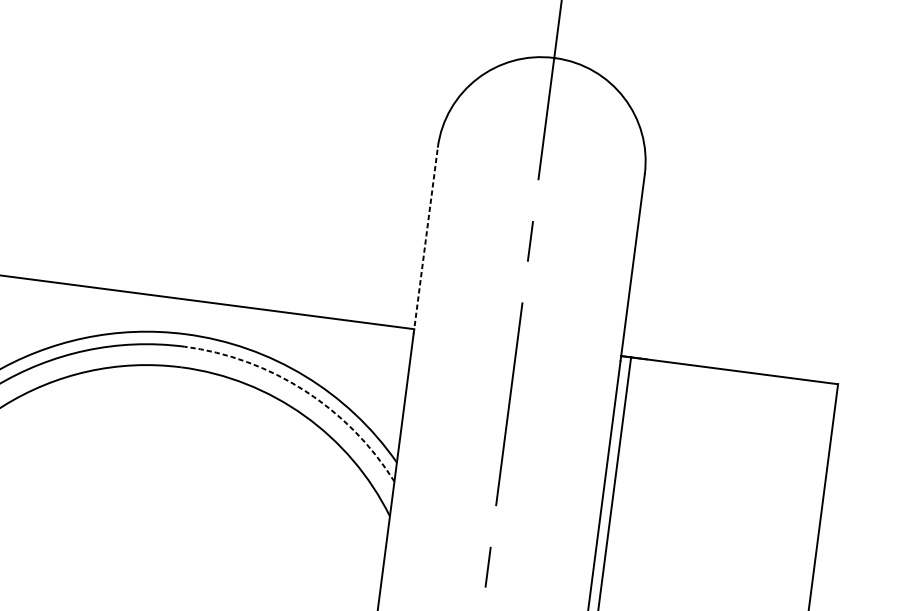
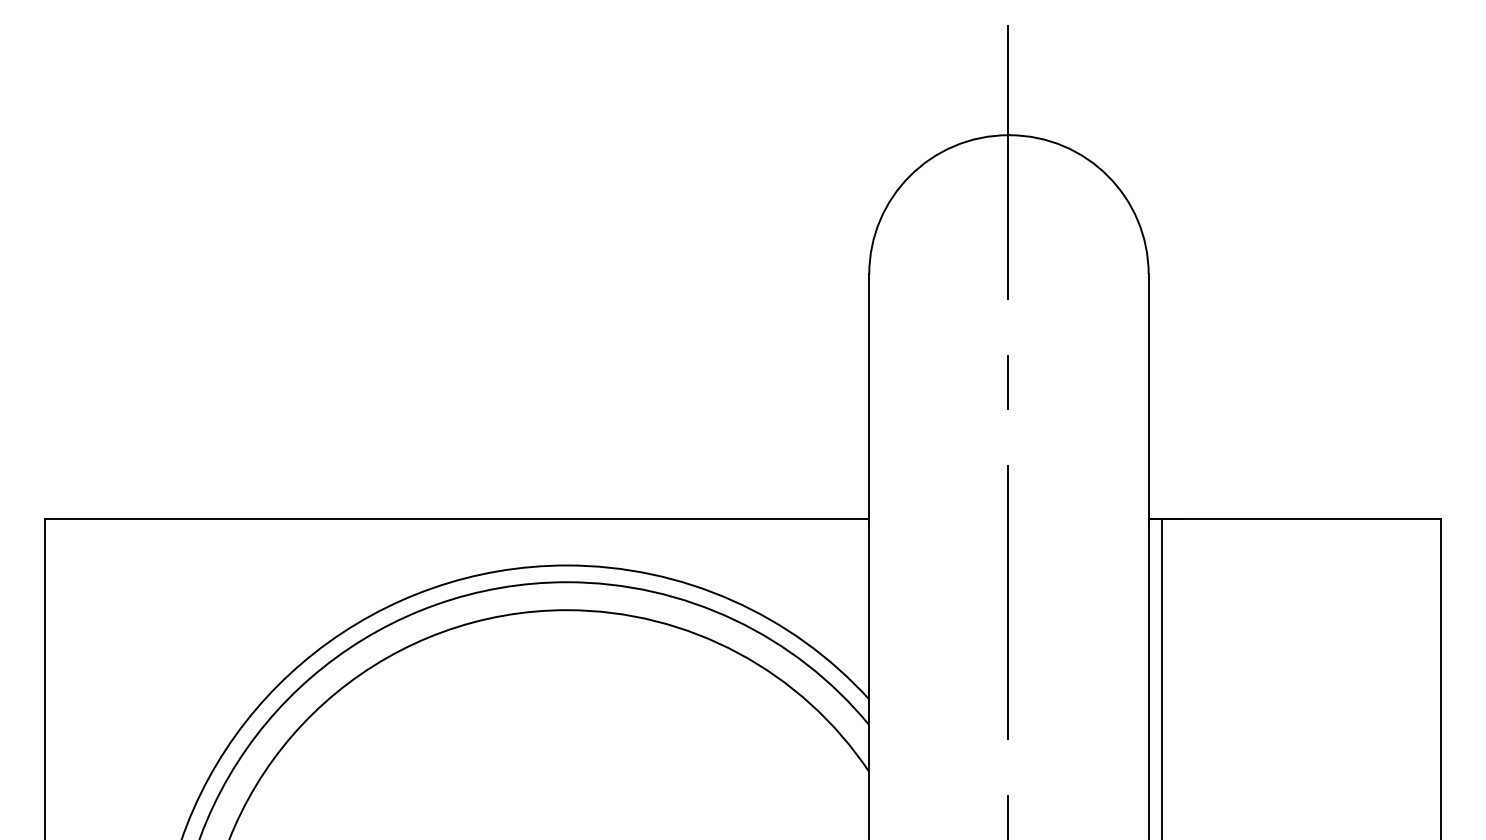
line: (425, 241) -> (869, 400), dashed -> solid
arc: (304, 390) -> (734, 619), dashed -> solid

